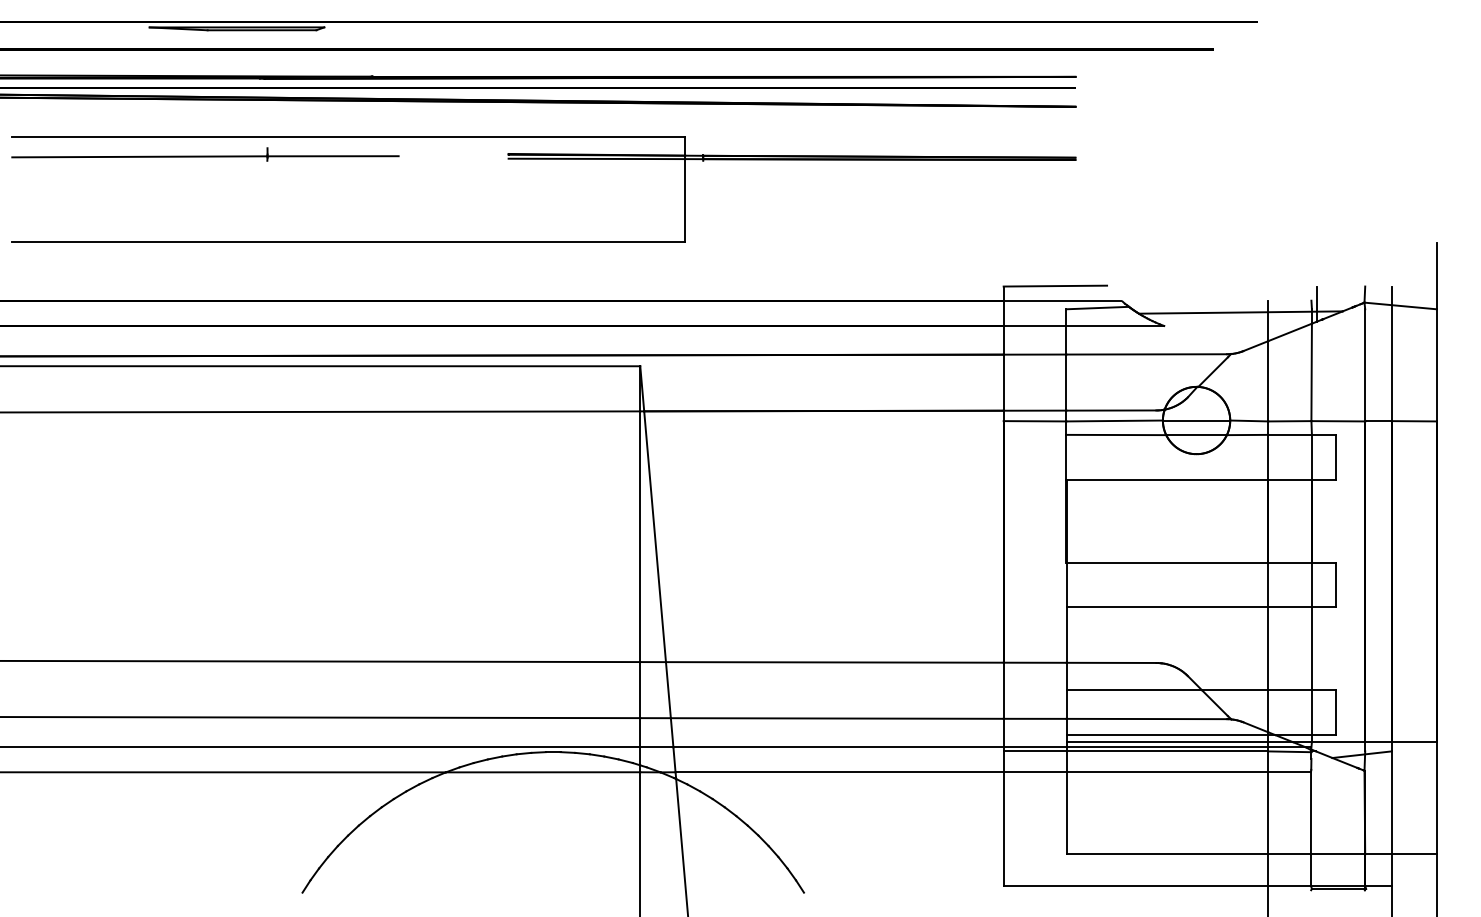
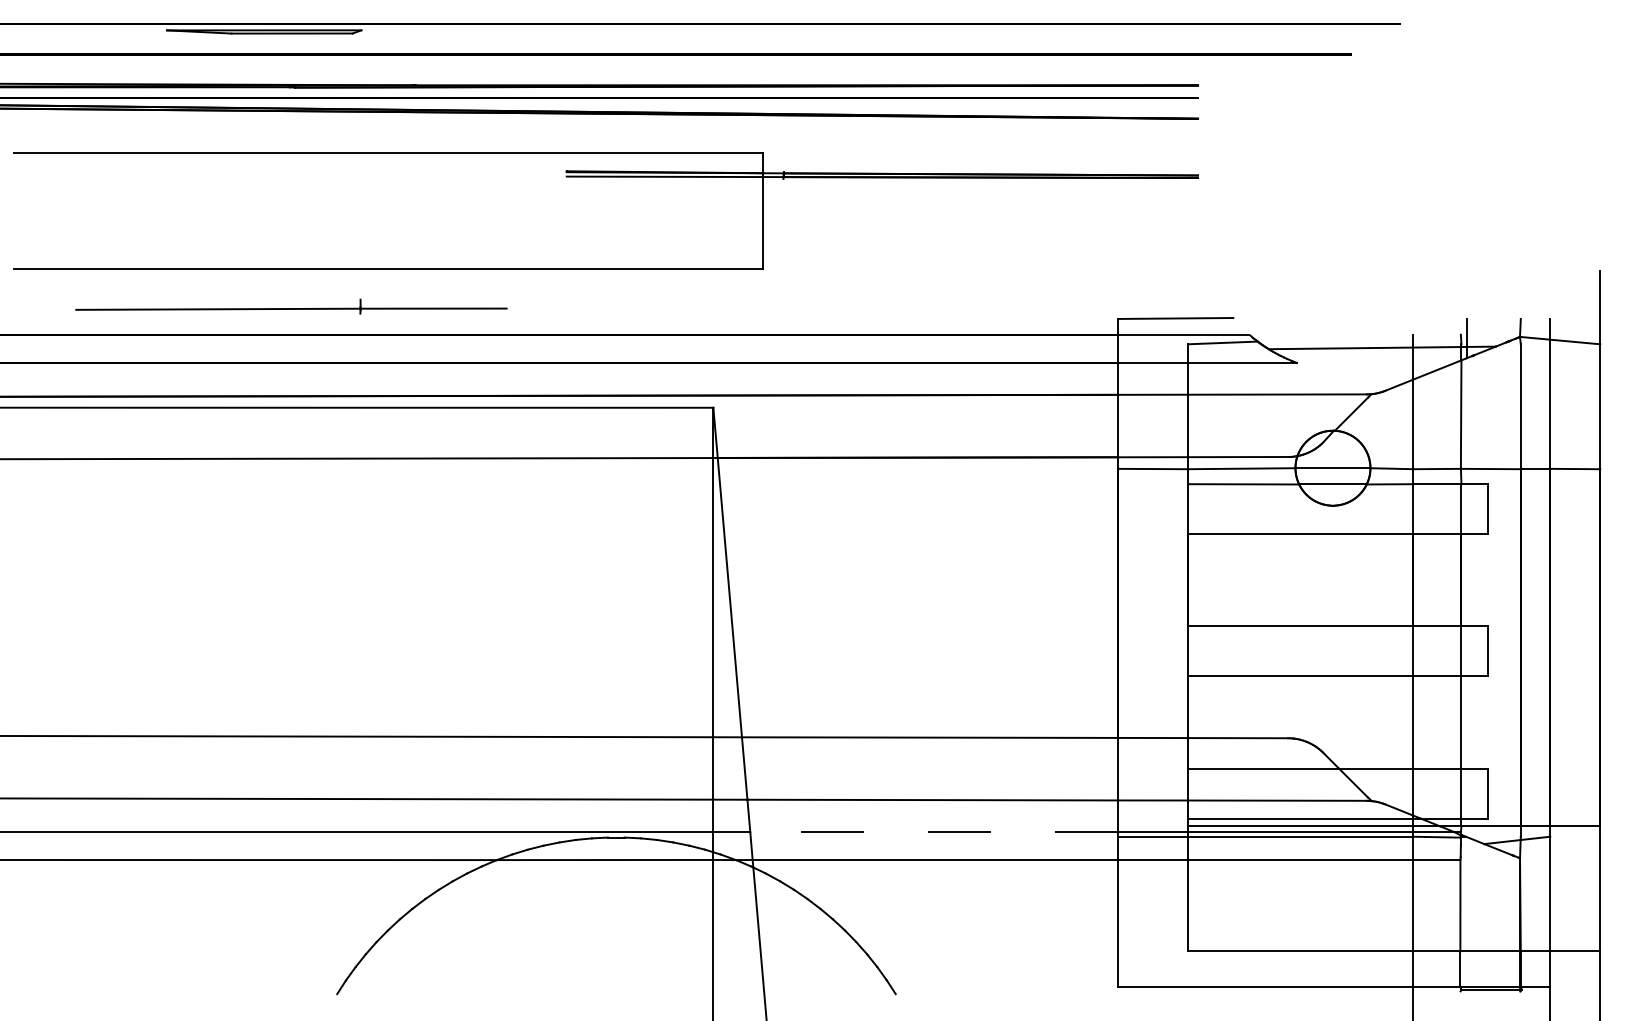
part: (205, 154) -> (291, 306), moved
line: (838, 747) -> (934, 832), solid -> dashed

